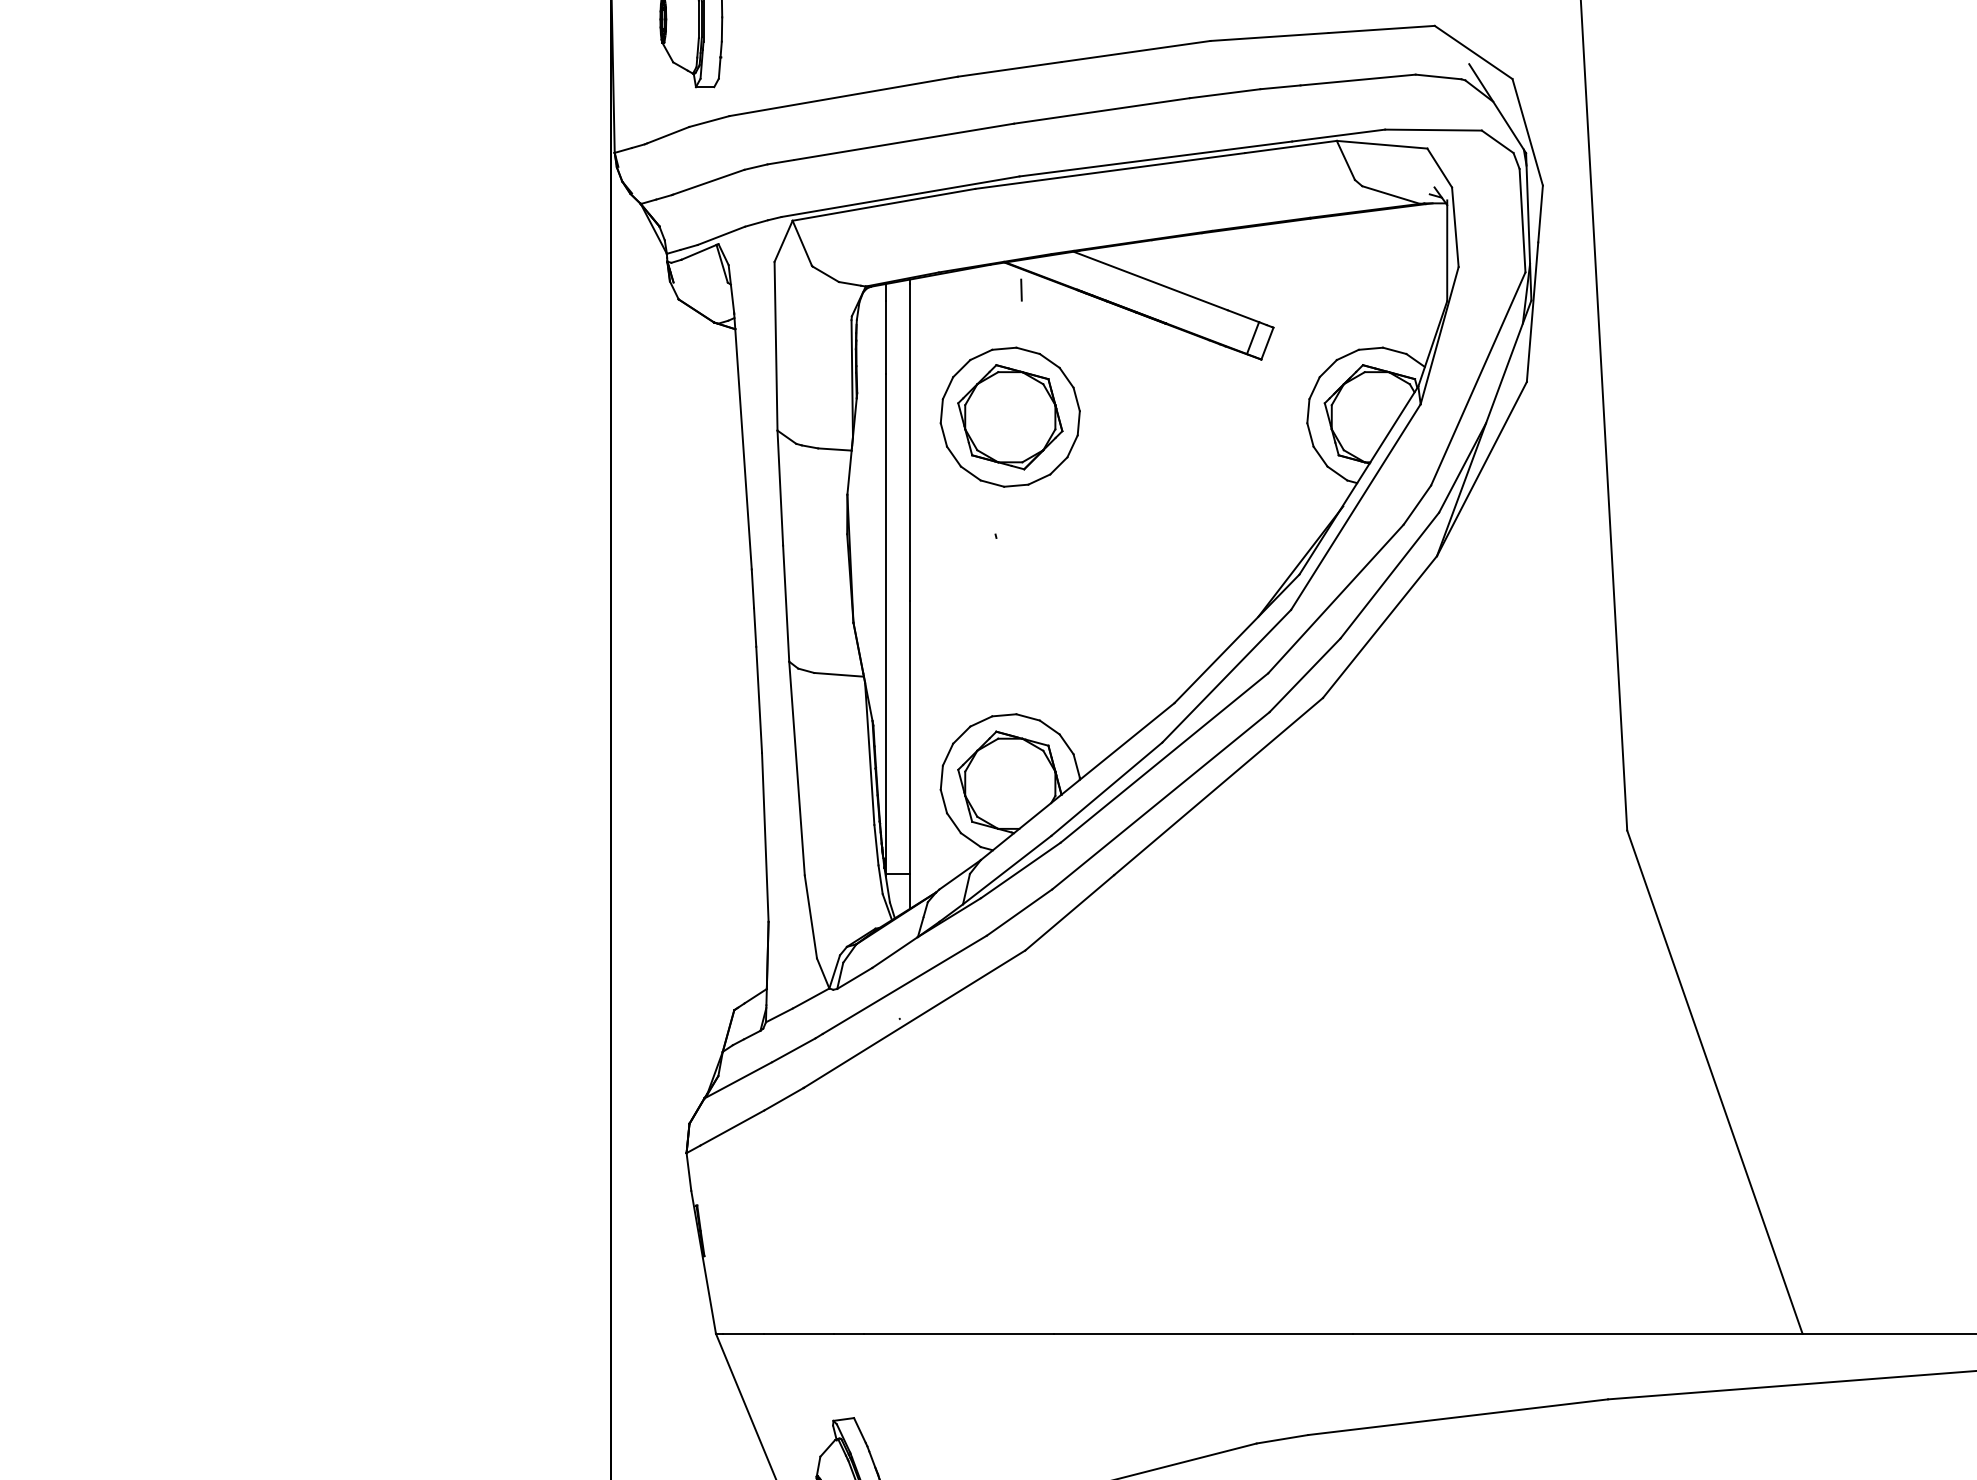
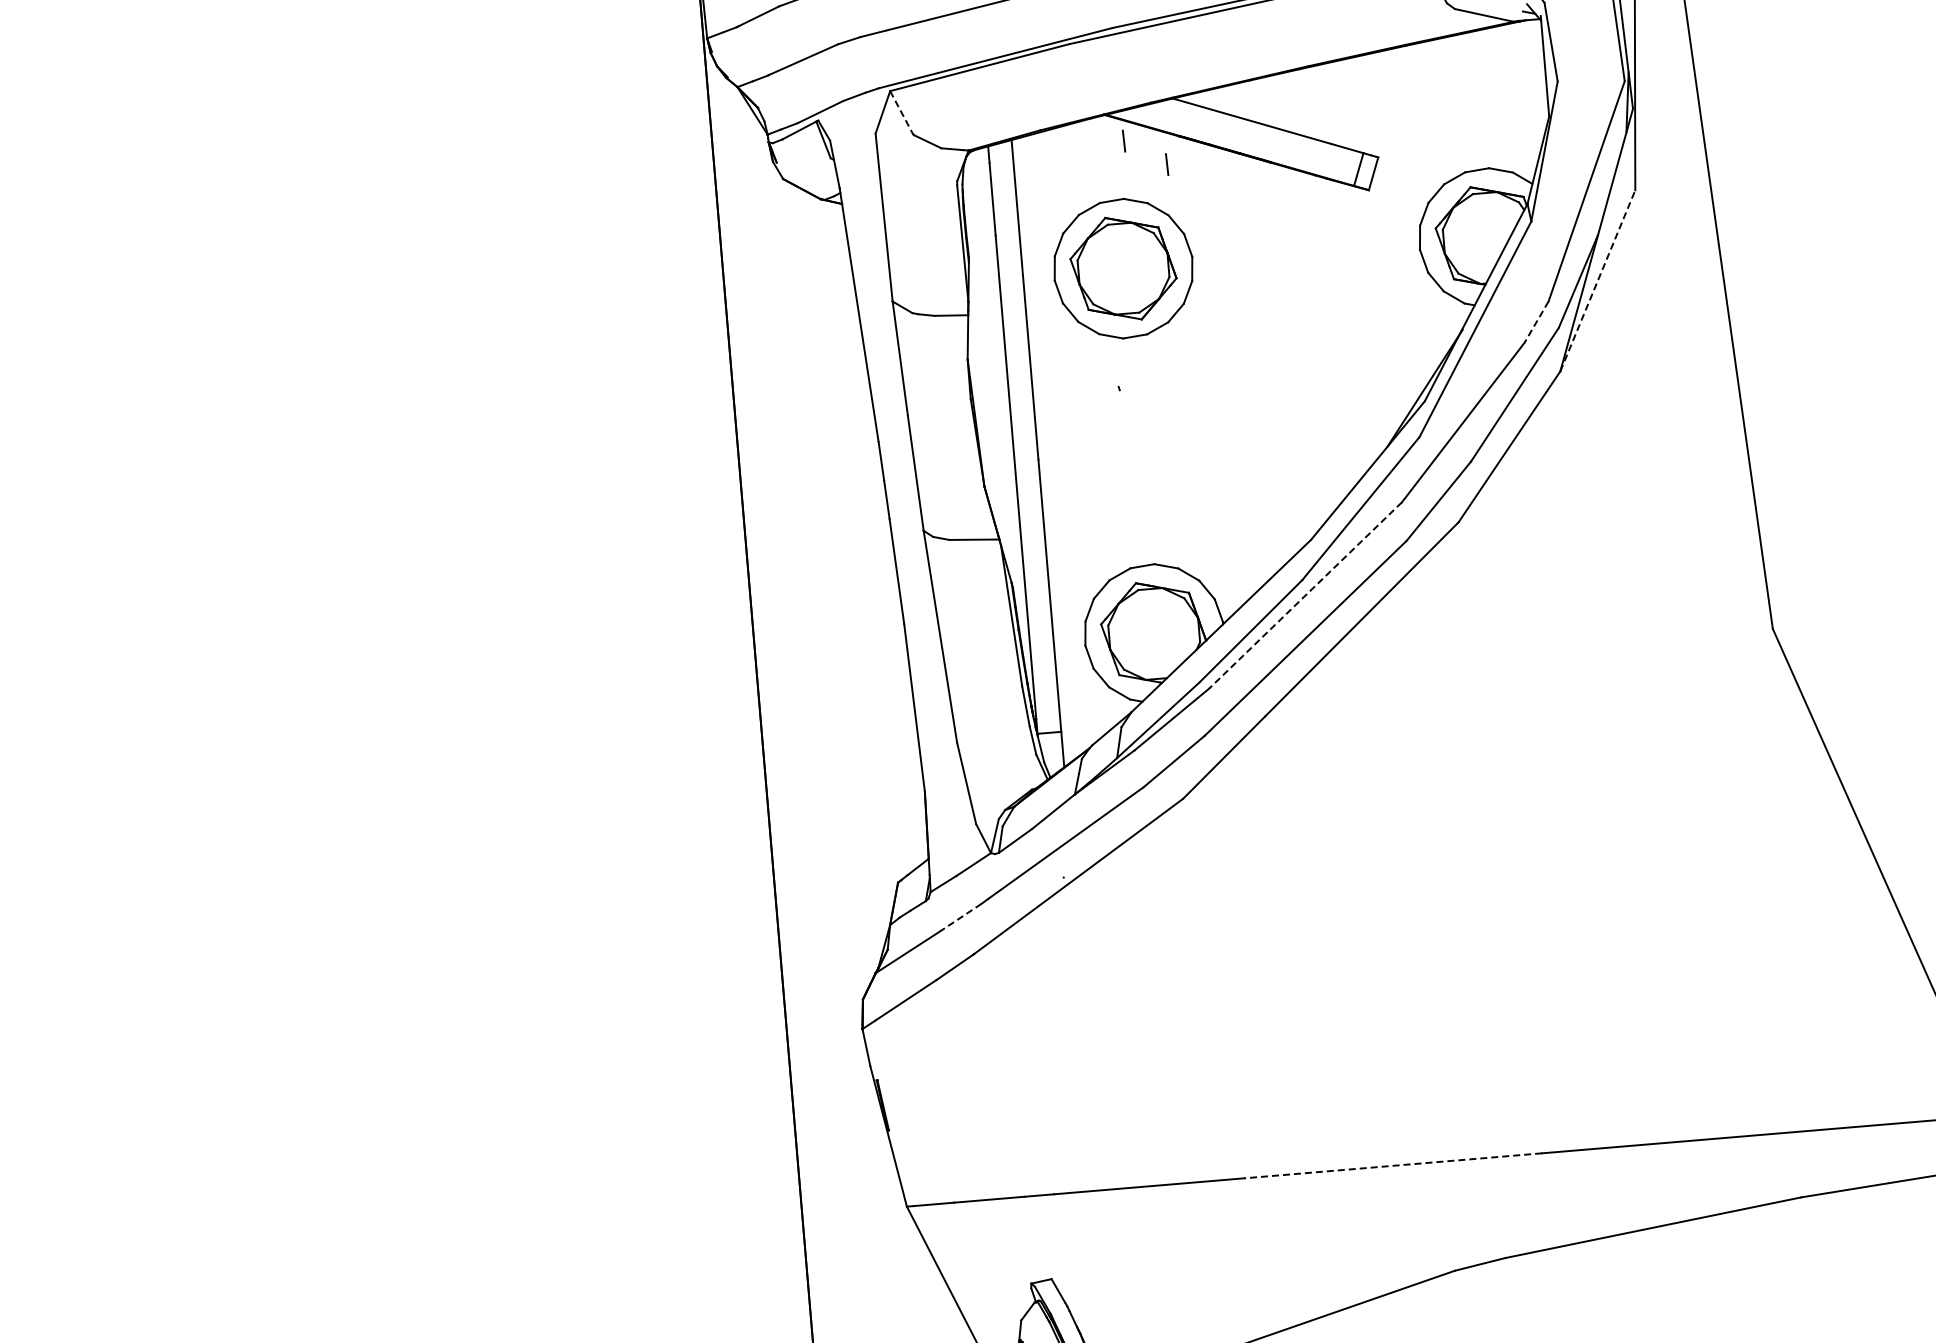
line: (802, 243) -> (901, 112), solid -> dashed
line: (1062, 316) -> (1167, 163), added
line: (1482, 468) -> (1598, 280), solid -> dashed
line: (1417, 505) -> (1536, 322), solid -> dashed
line: (1164, 758) -> (1305, 595), solid -> dashed
line: (793, 1050) -> (960, 917), solid -> dashed
line: (1203, 1333) -> (1392, 1165), solid -> dashed

